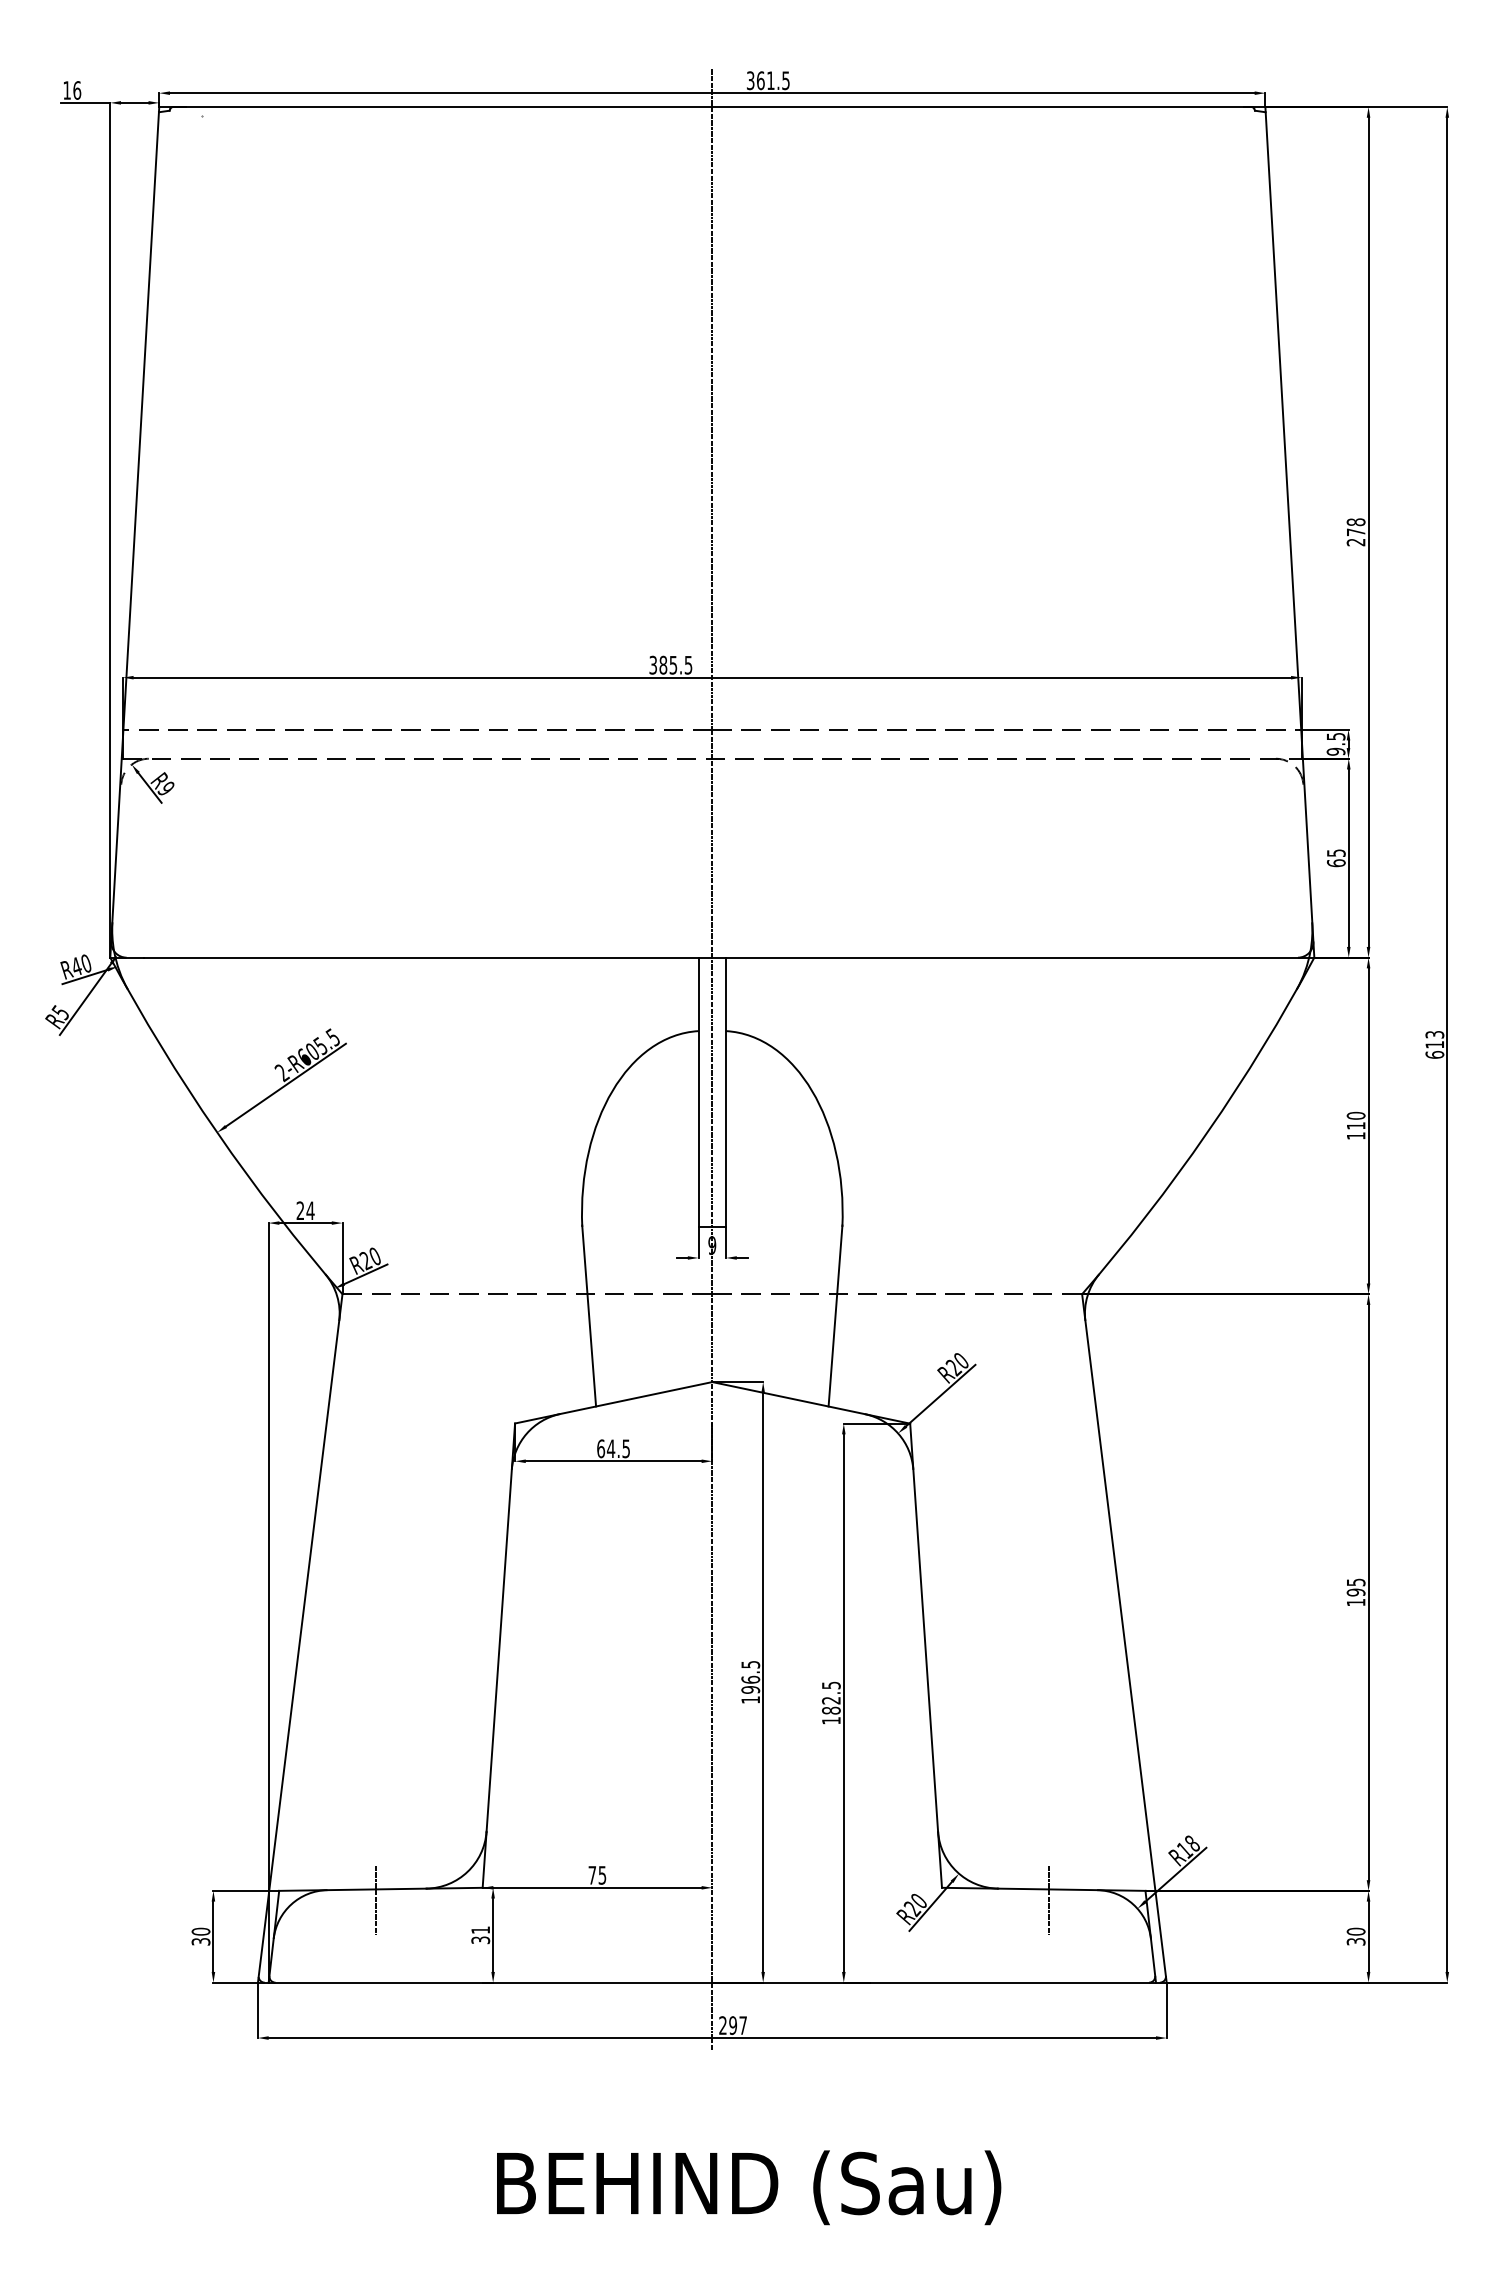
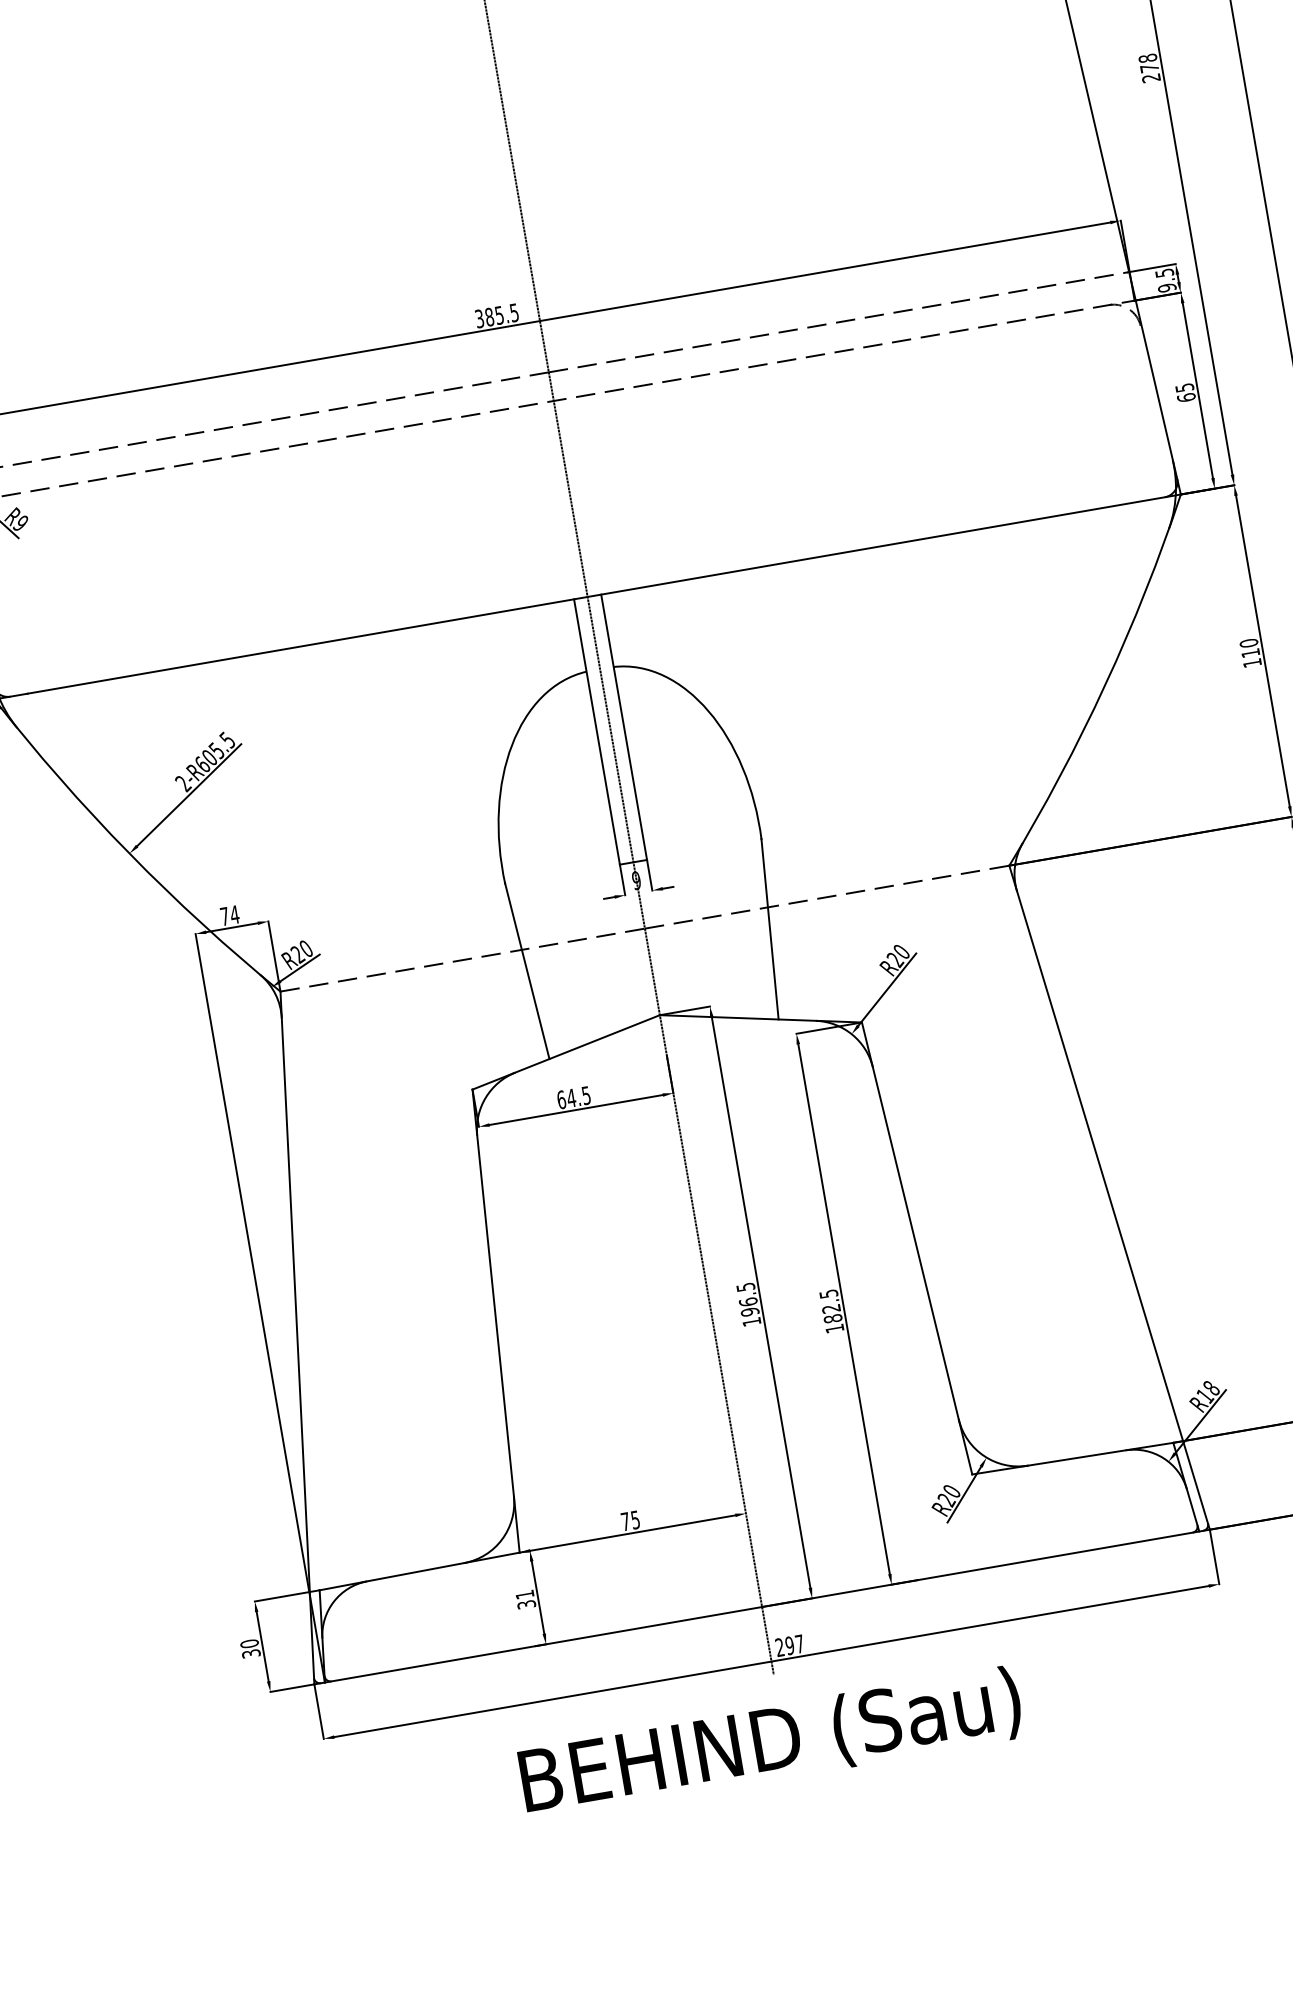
text: (300, 1210) -> (224, 916), 24 -> 74
line: (376, 1900) -> (417, 1583), removed
line: (1048, 1900) -> (1079, 1468), removed
text: (749, 2187) -> (771, 1743), moved

